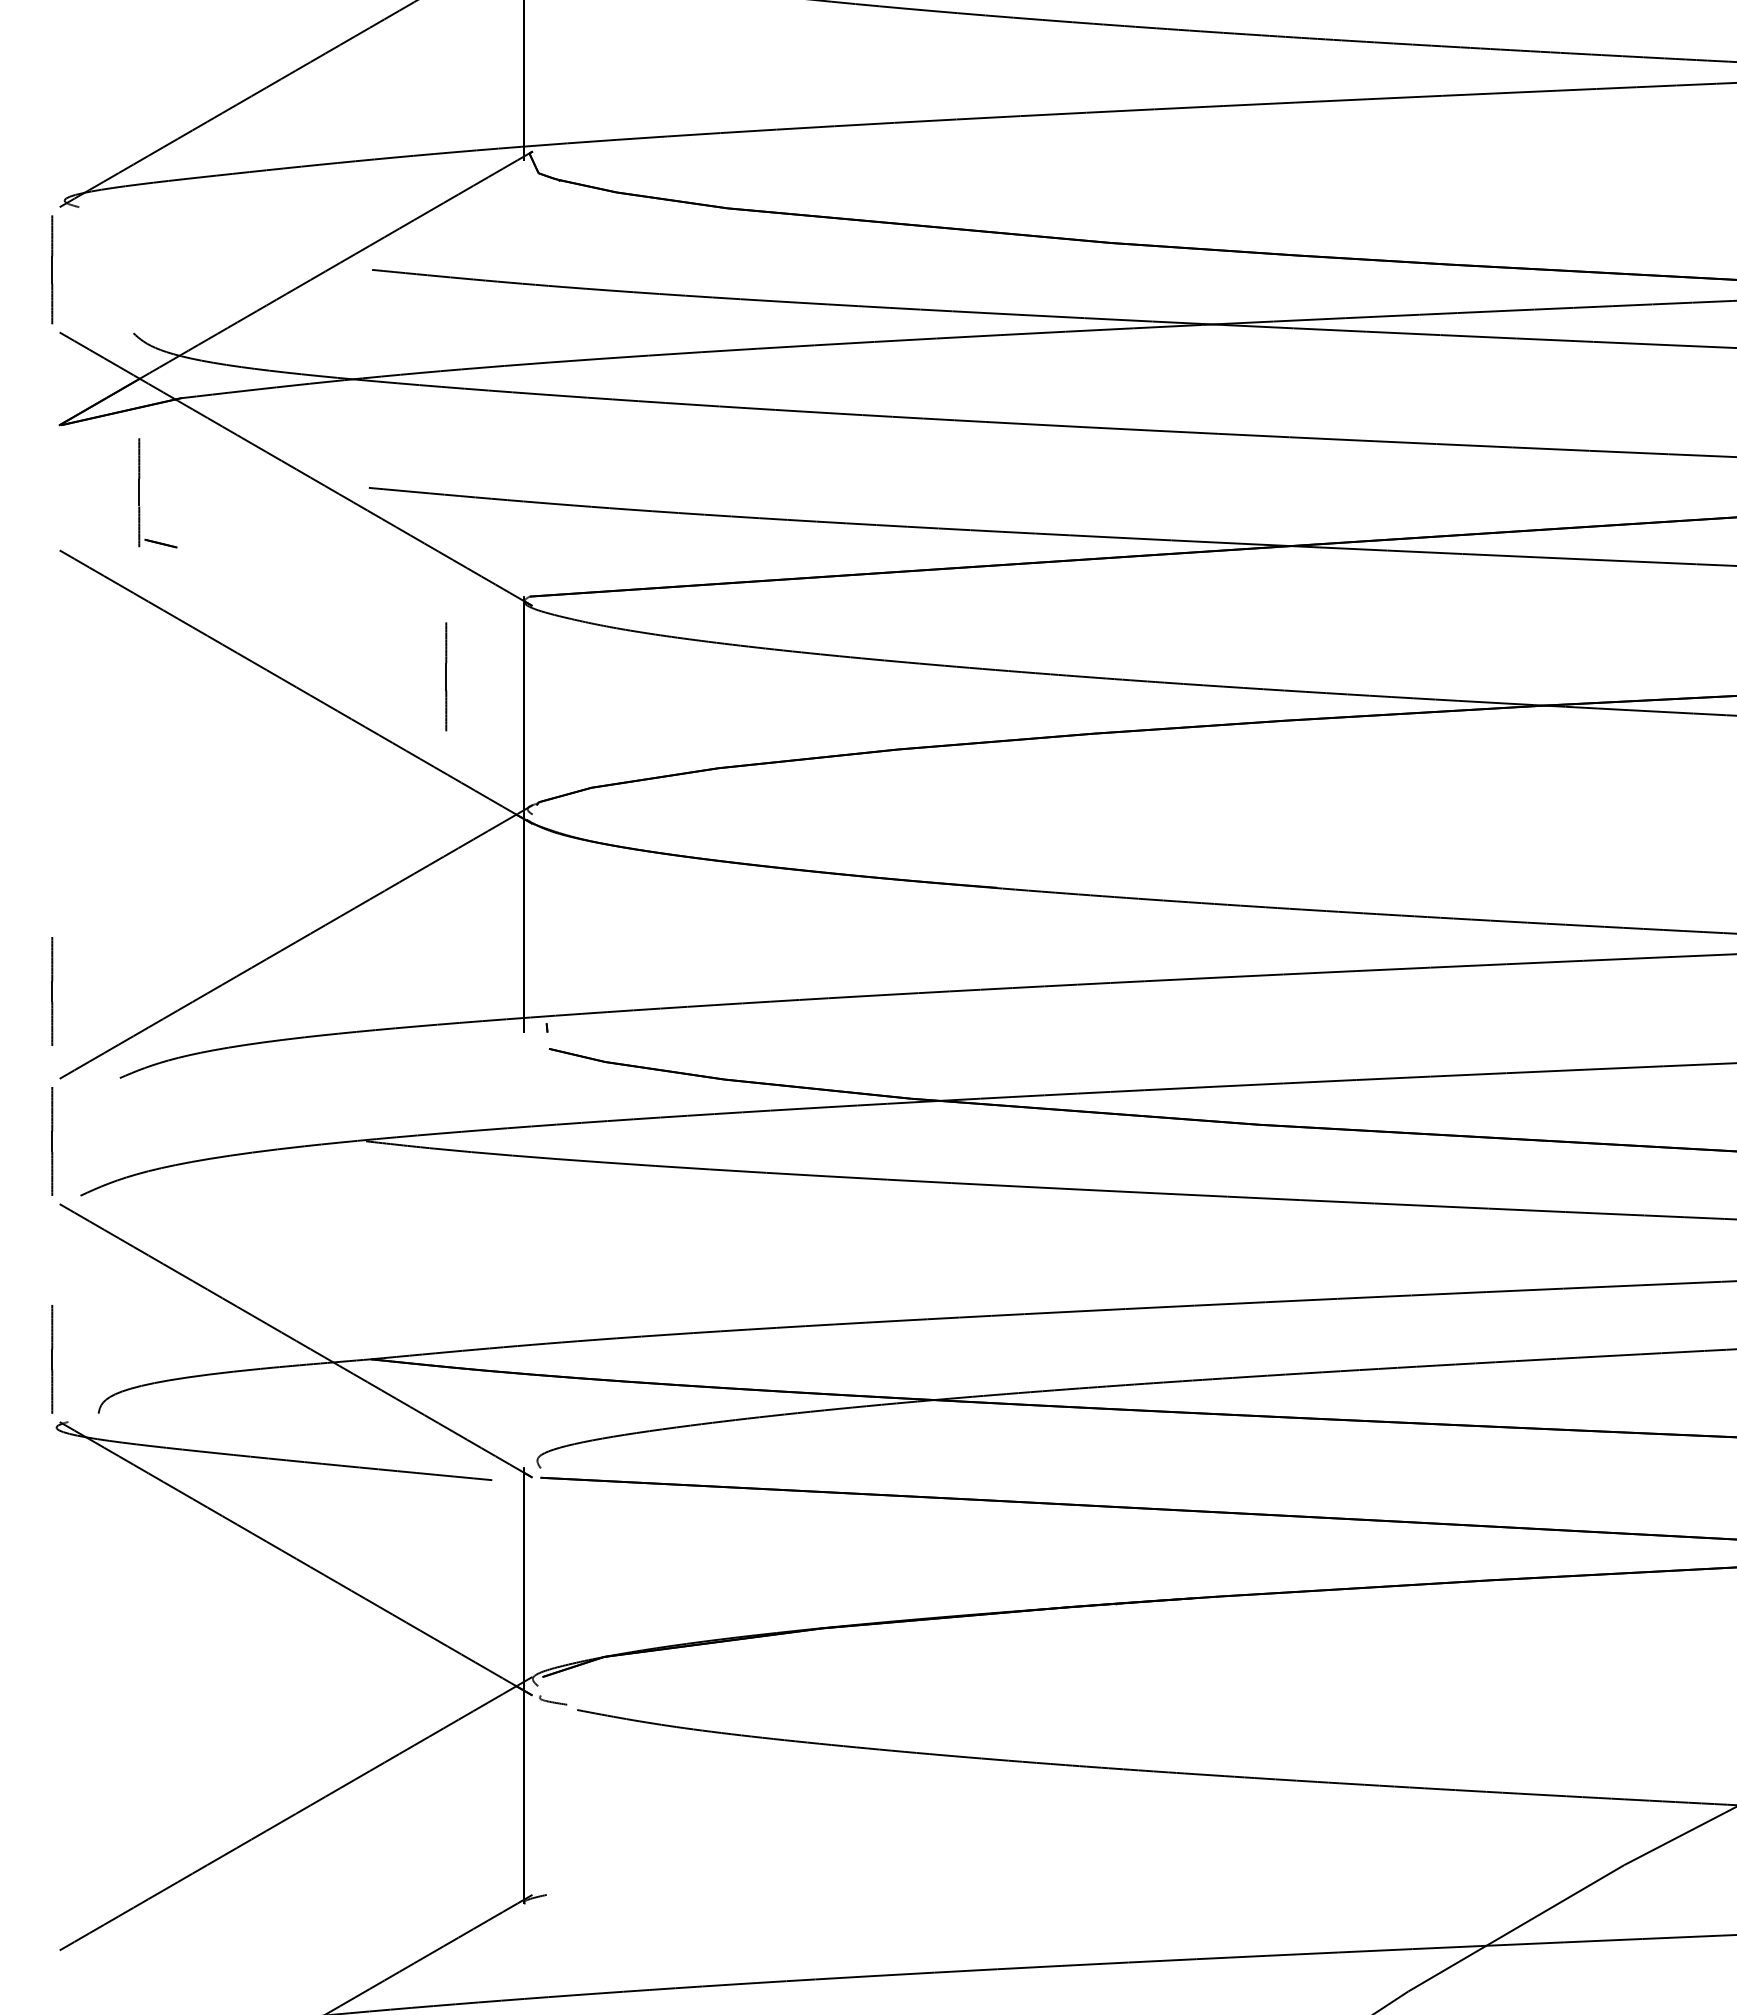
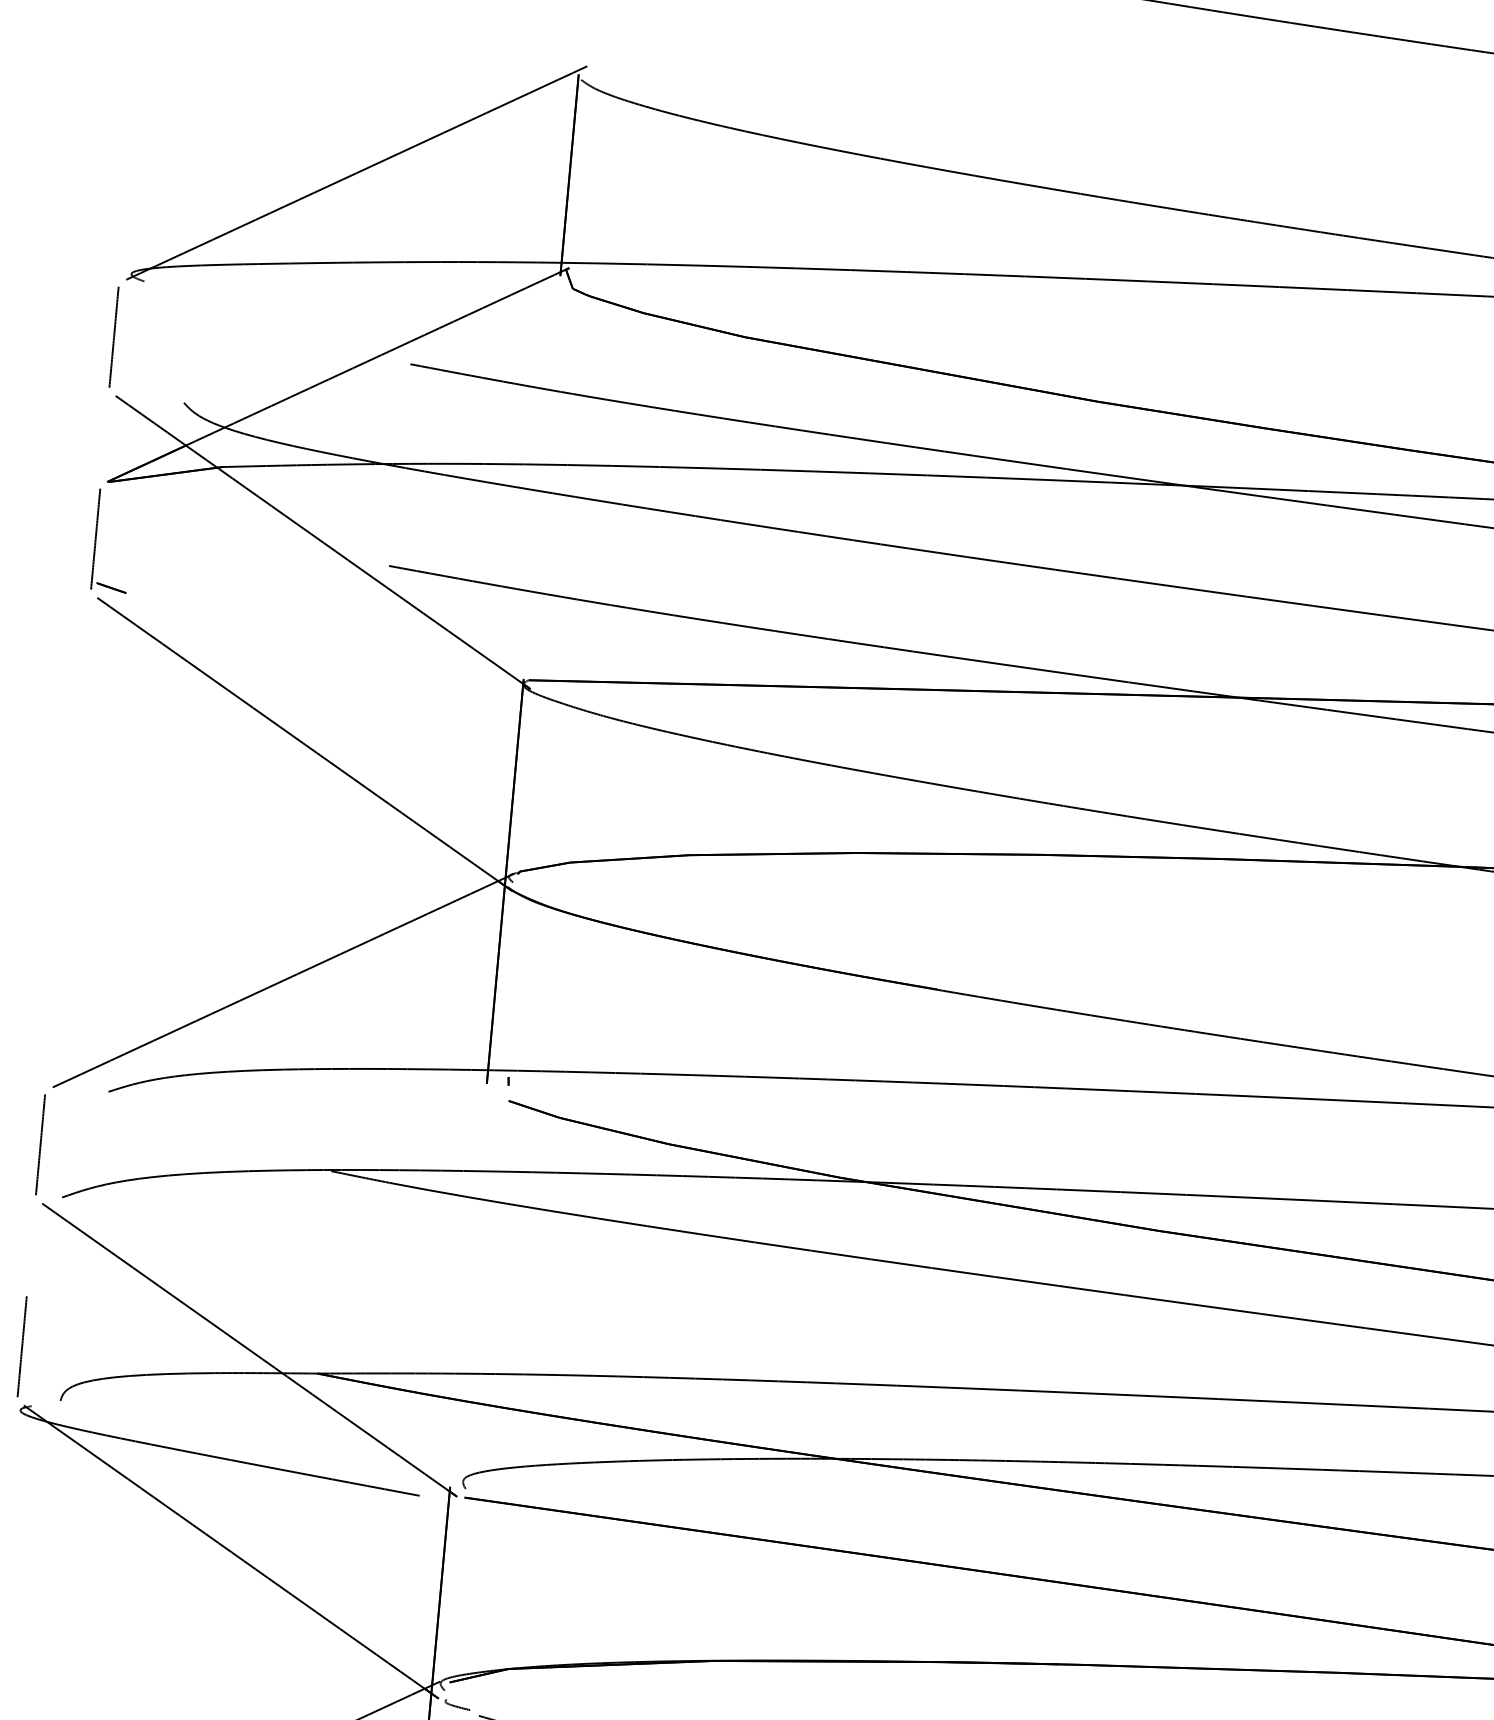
part: (139, 493) -> (95, 539), moved
line: (446, 676) -> (445, 747), removed
line: (52, 991) -> (53, 1005), removed

